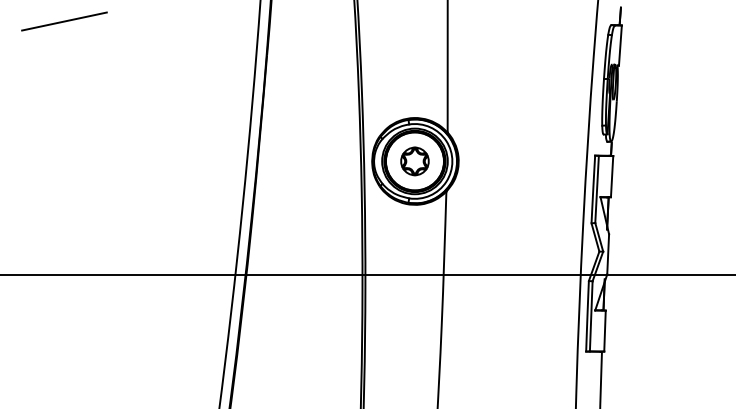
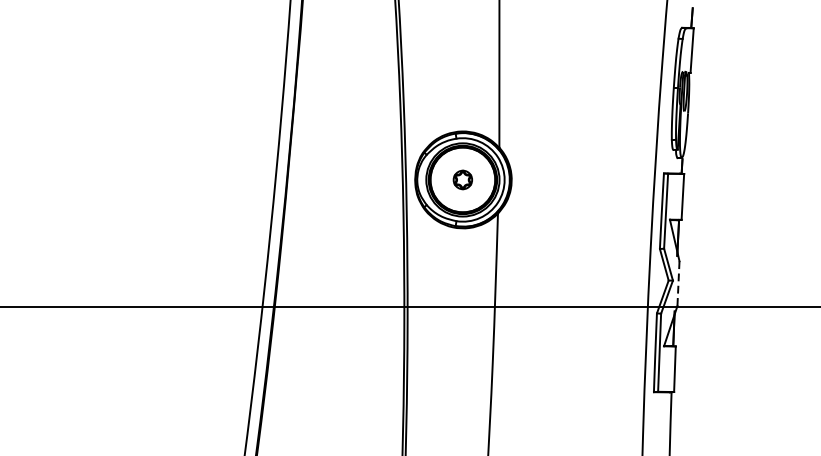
line: (64, 21) -> (71, 23), removed
part: (414, 161) -> (462, 180), size x0.6
line: (608, 254) -> (678, 283), solid -> dashed

